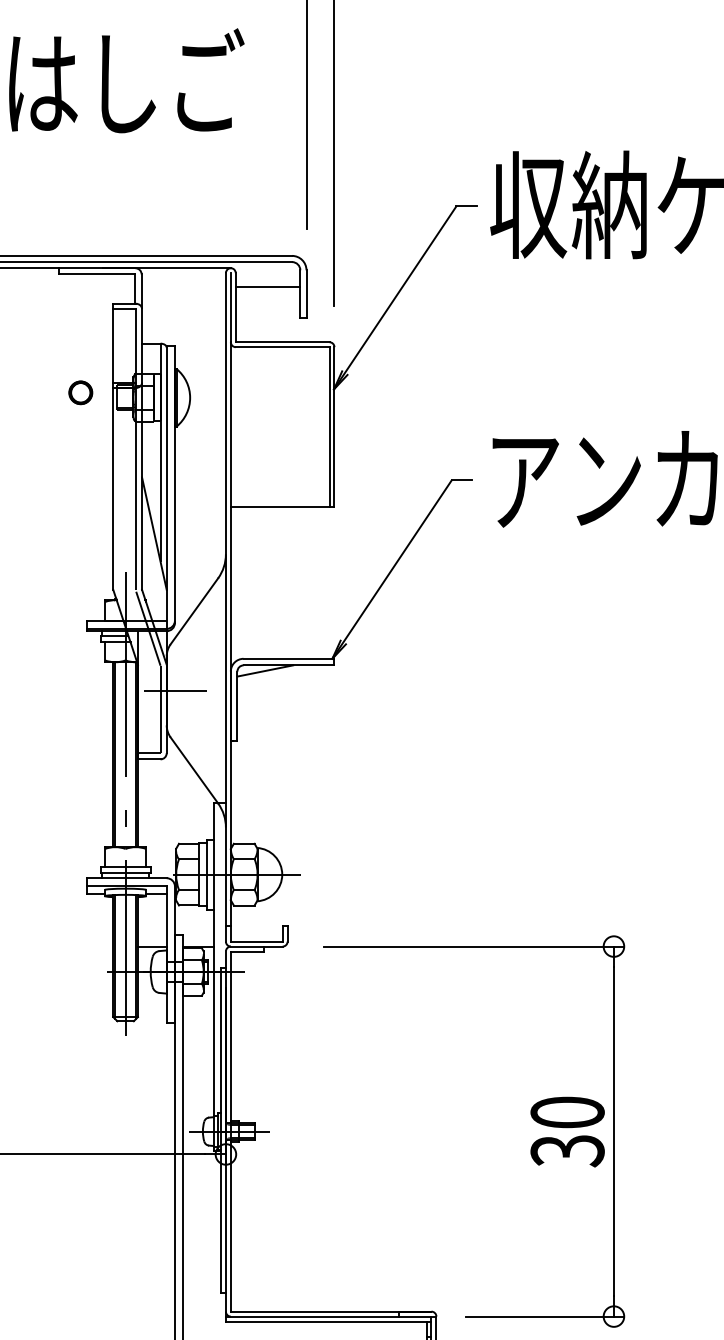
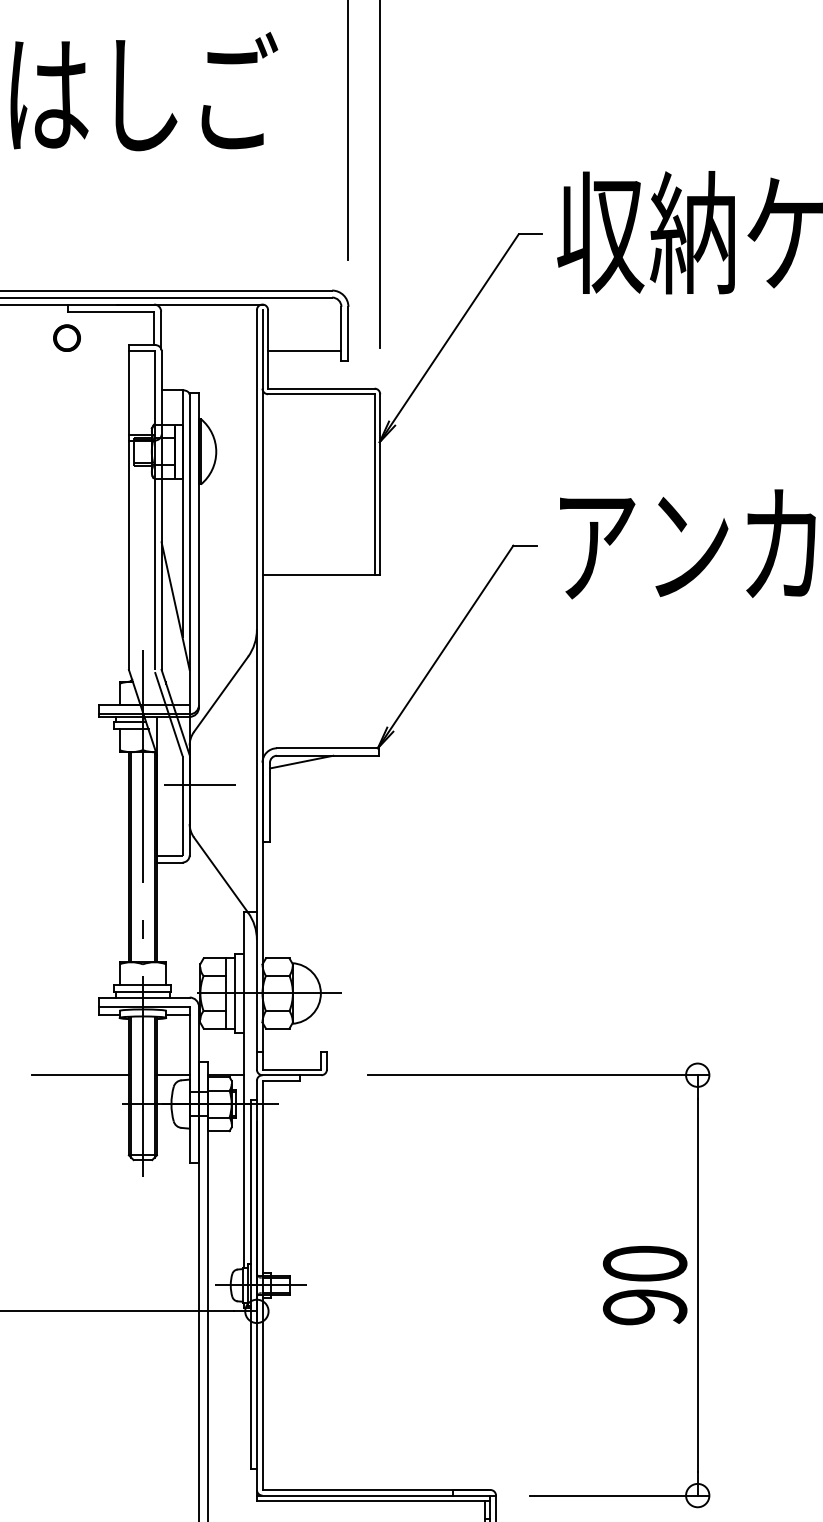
line: (267, 287) -> (304, 351), moved
part: (80, 392) -> (66, 337), moved
line: (70, 946) -> (80, 1075), added
text: (567, 1151) -> (644, 1308), 30 -> 90

